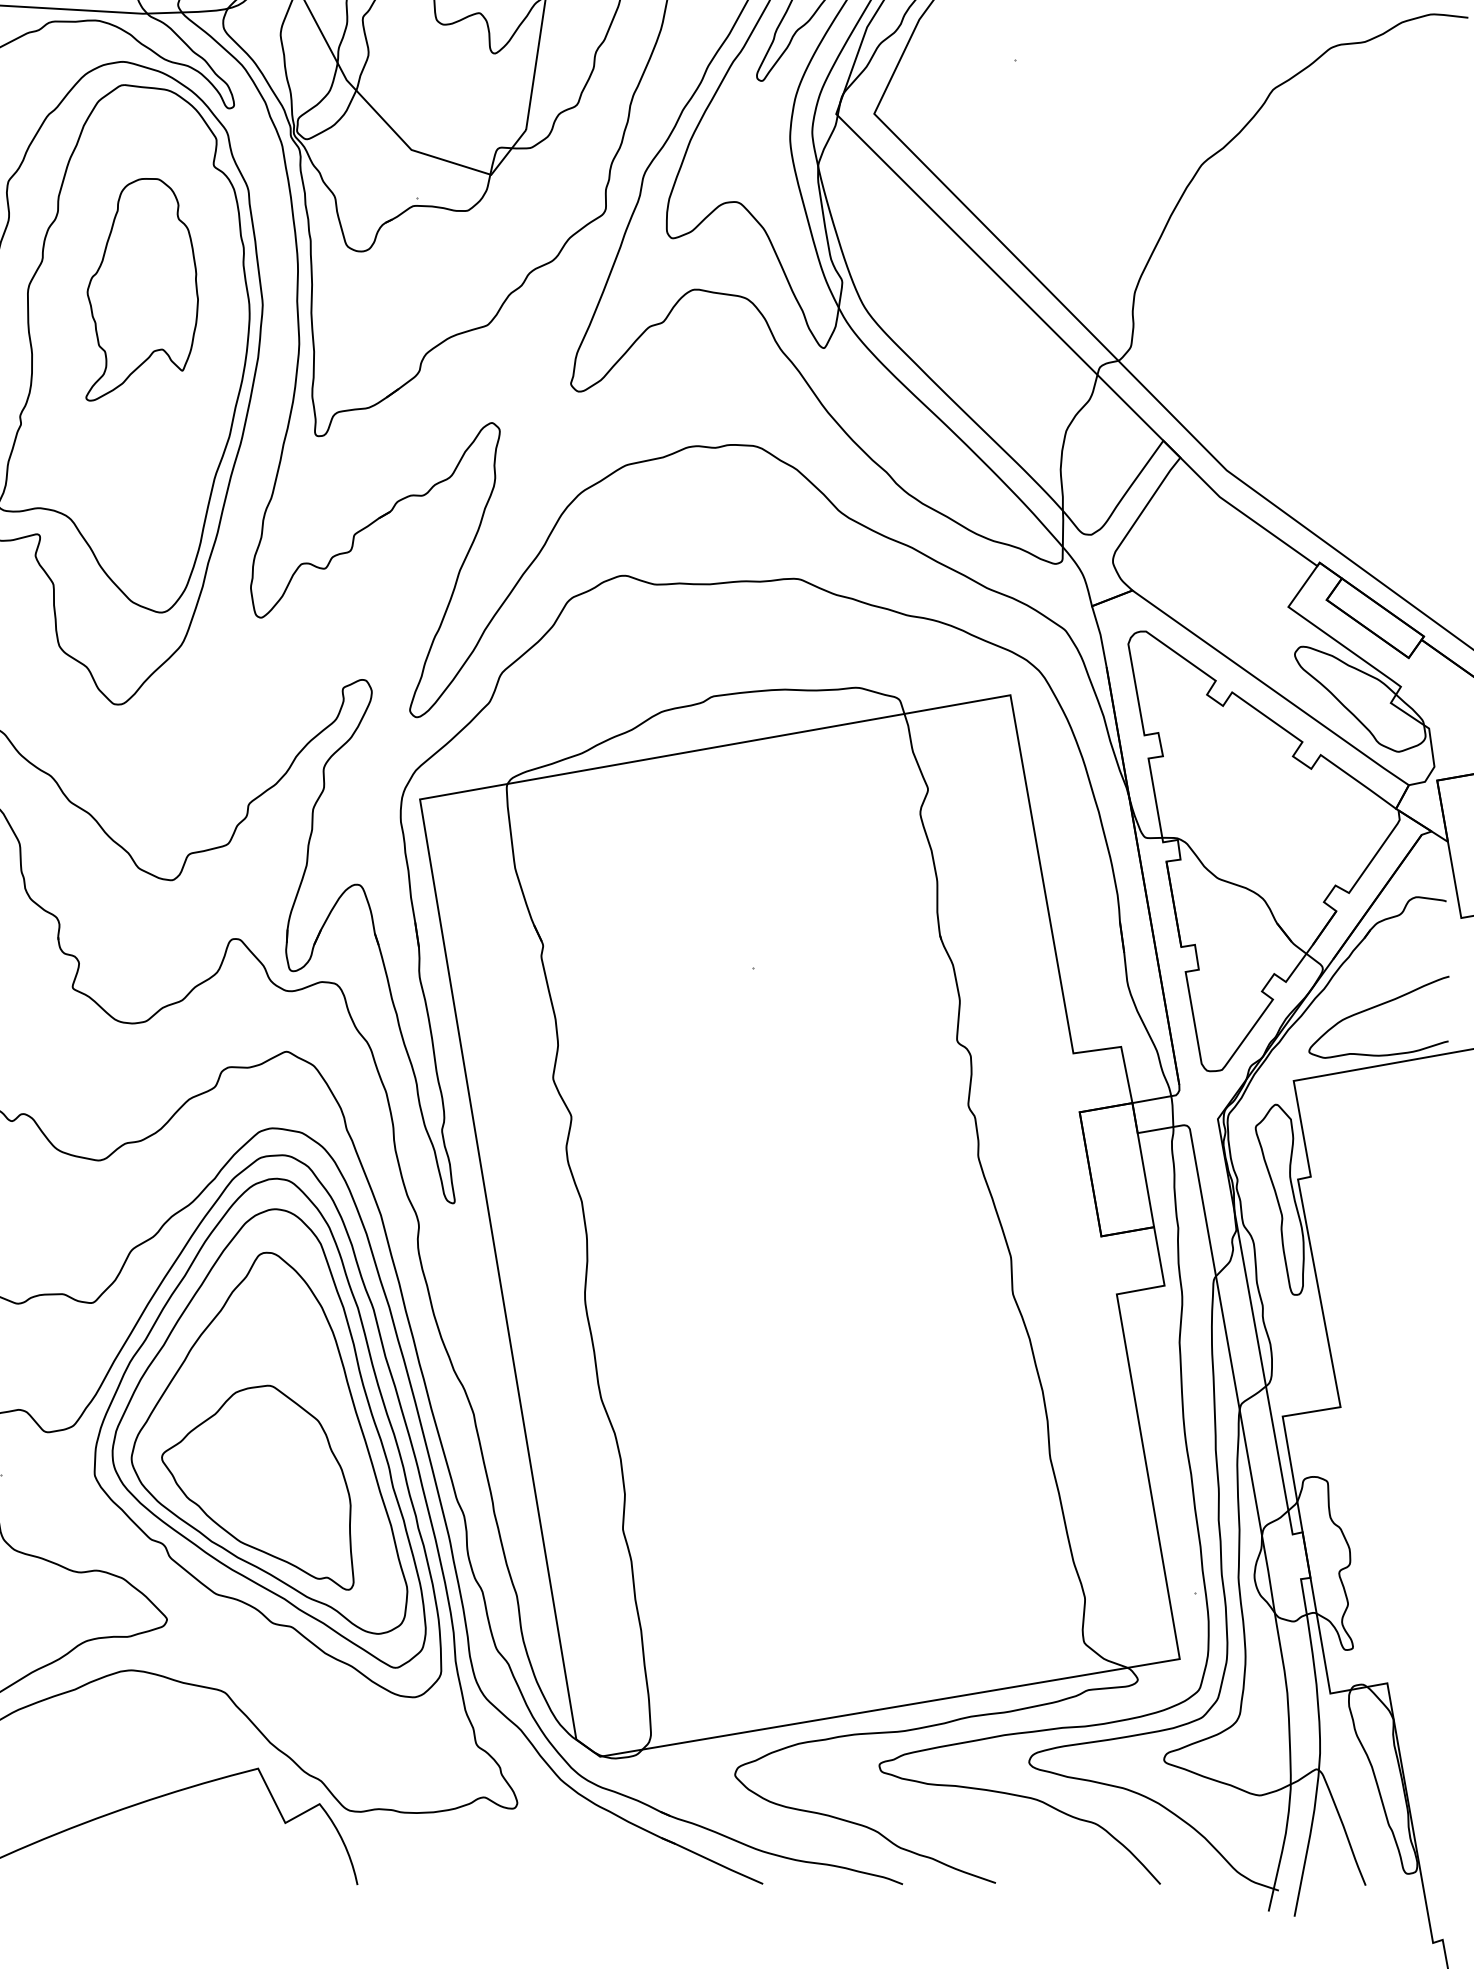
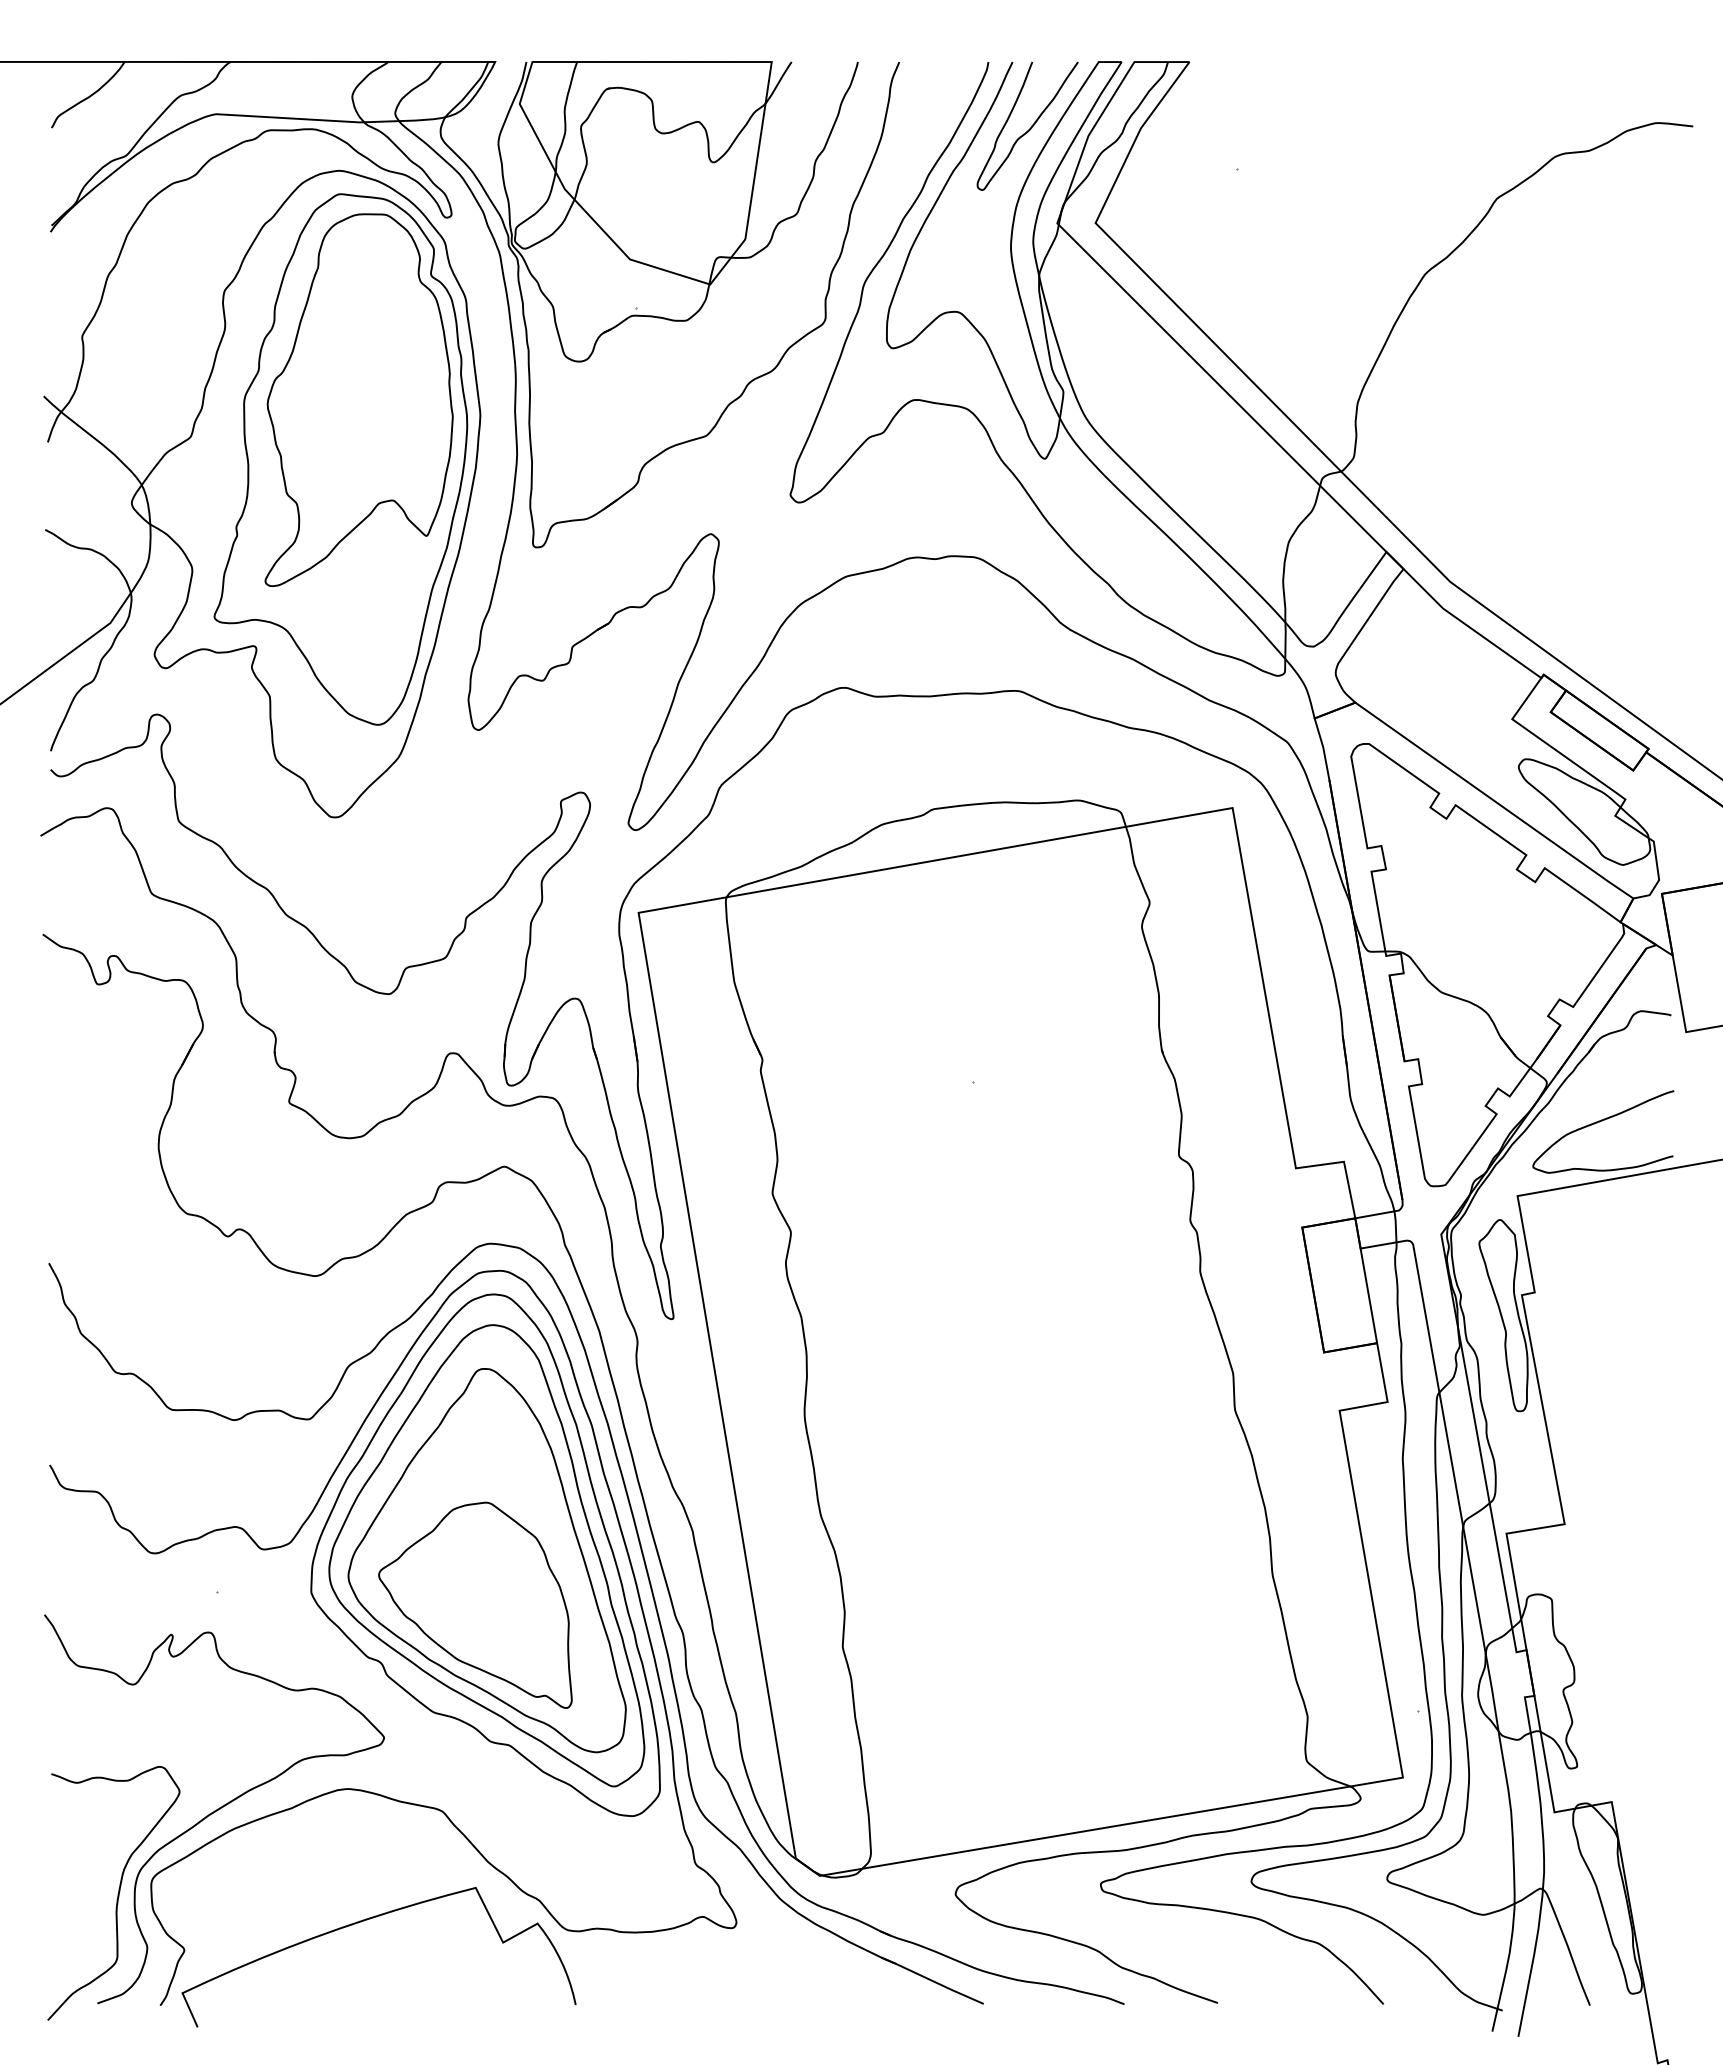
part: (141, 289) -> (358, 399), size x1.67

